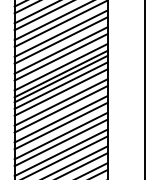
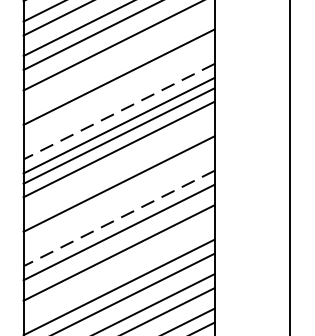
line: (60, 40) -> (117, 56), removed
line: (60, 56) -> (117, 89), removed
line: (60, 67) -> (117, 112), solid -> dashed
line: (60, 92) -> (117, 163), removed
line: (60, 109) -> (117, 198), removed
line: (60, 119) -> (117, 218), solid -> dashed
line: (60, 142) -> (117, 266), removed

